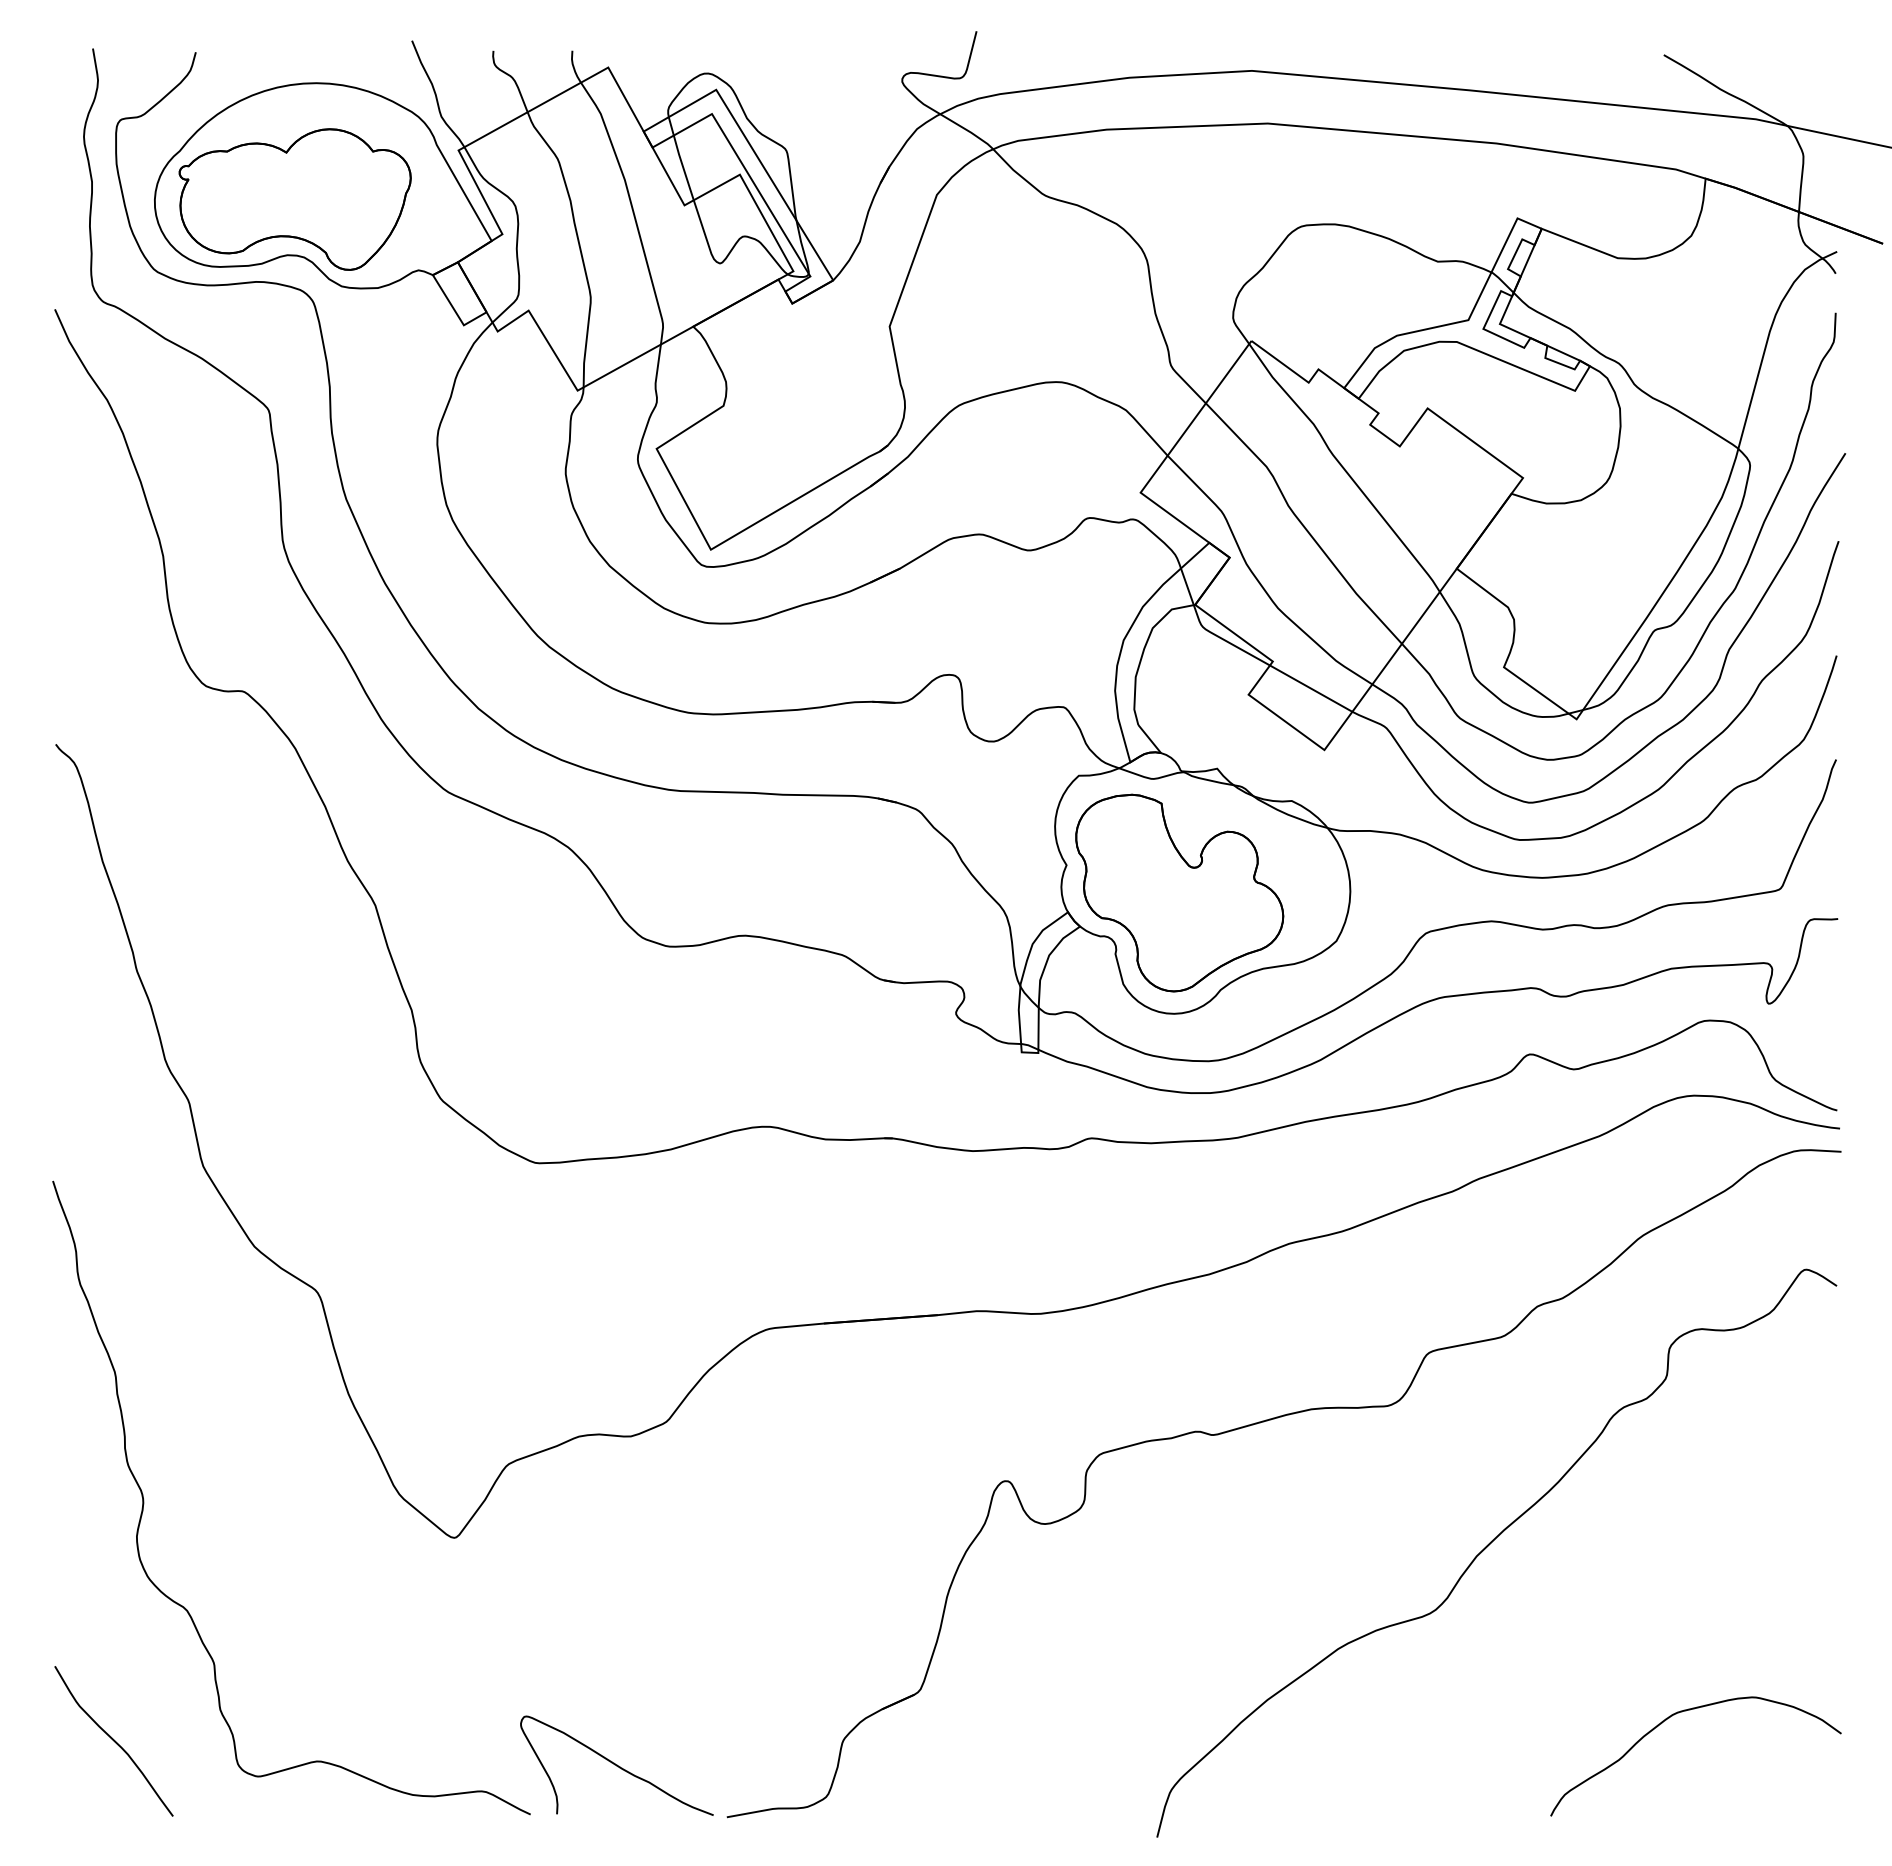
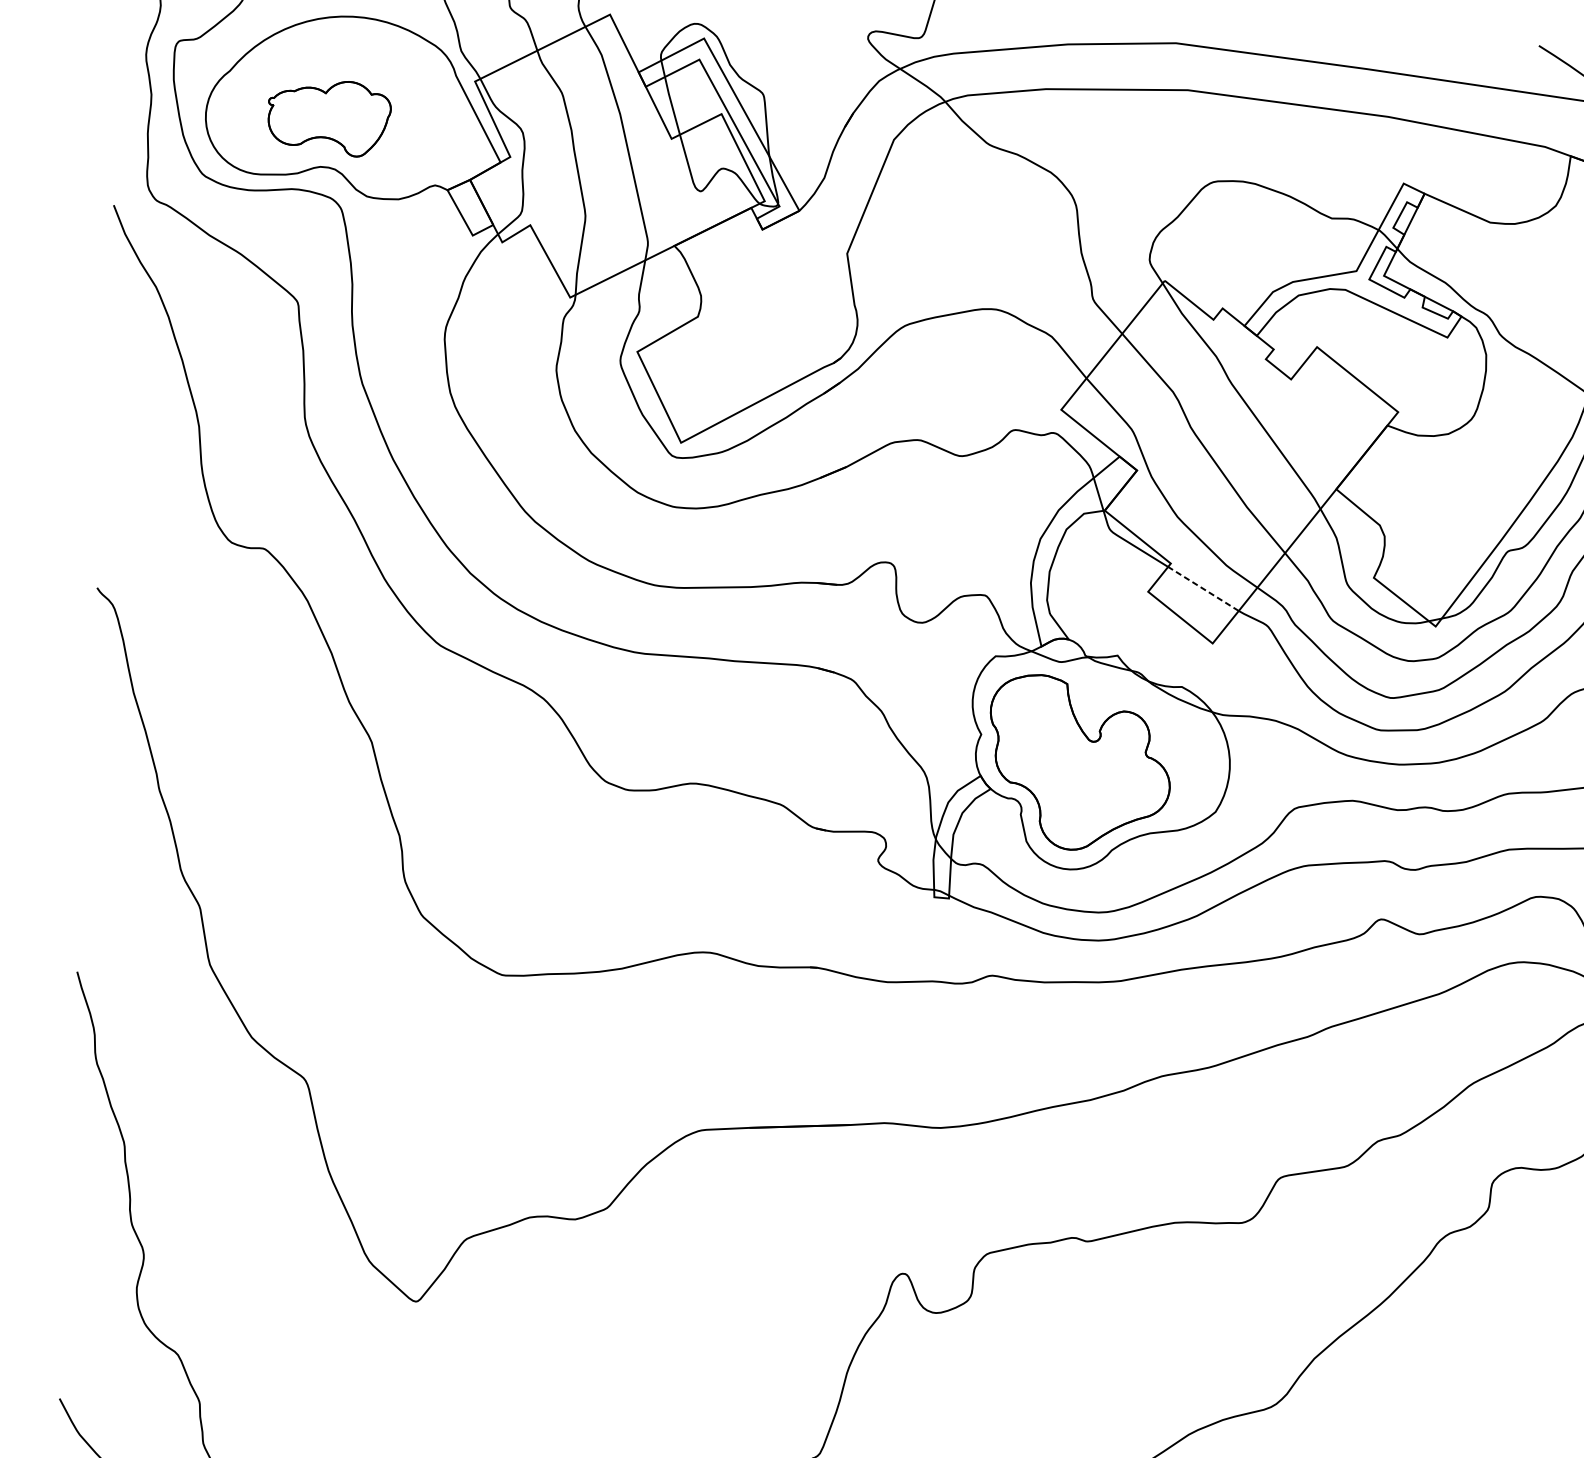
part: (294, 199) -> (328, 118), size x0.6
line: (1310, 688) -> (1202, 588), solid -> dashed

